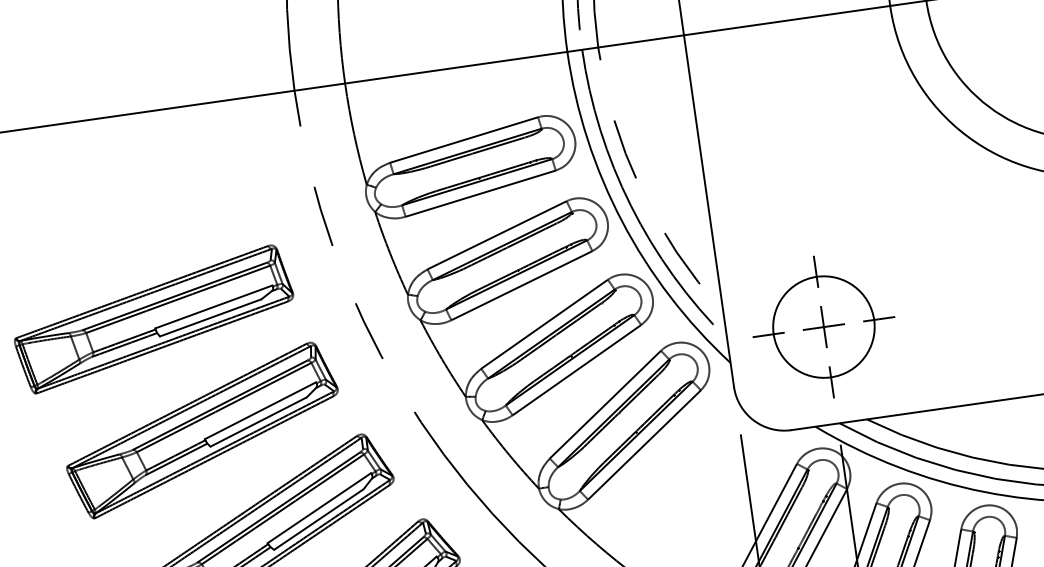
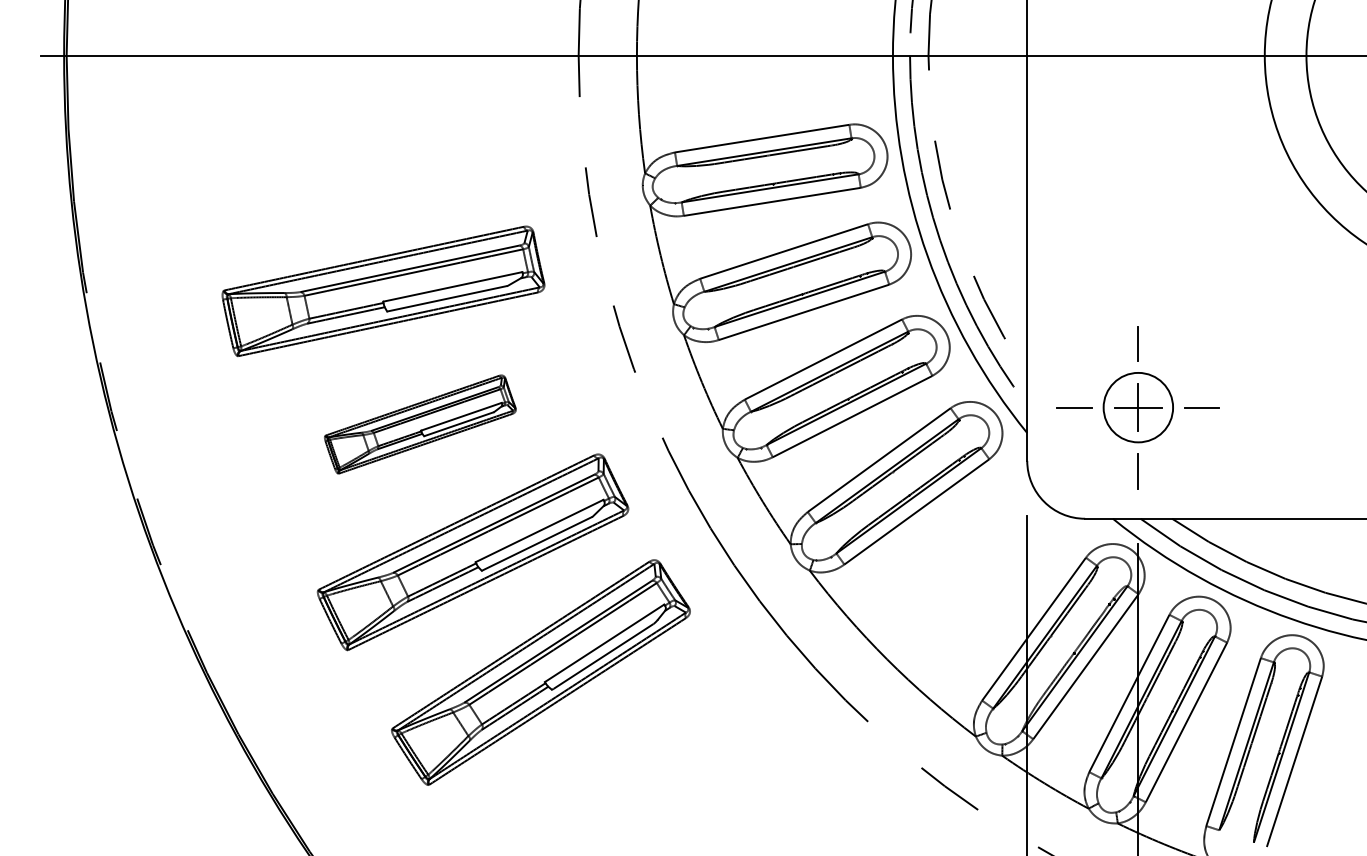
circle: (824, 326) -> (1138, 407), size x0.6
part: (202, 430) -> (420, 424), size x0.6

